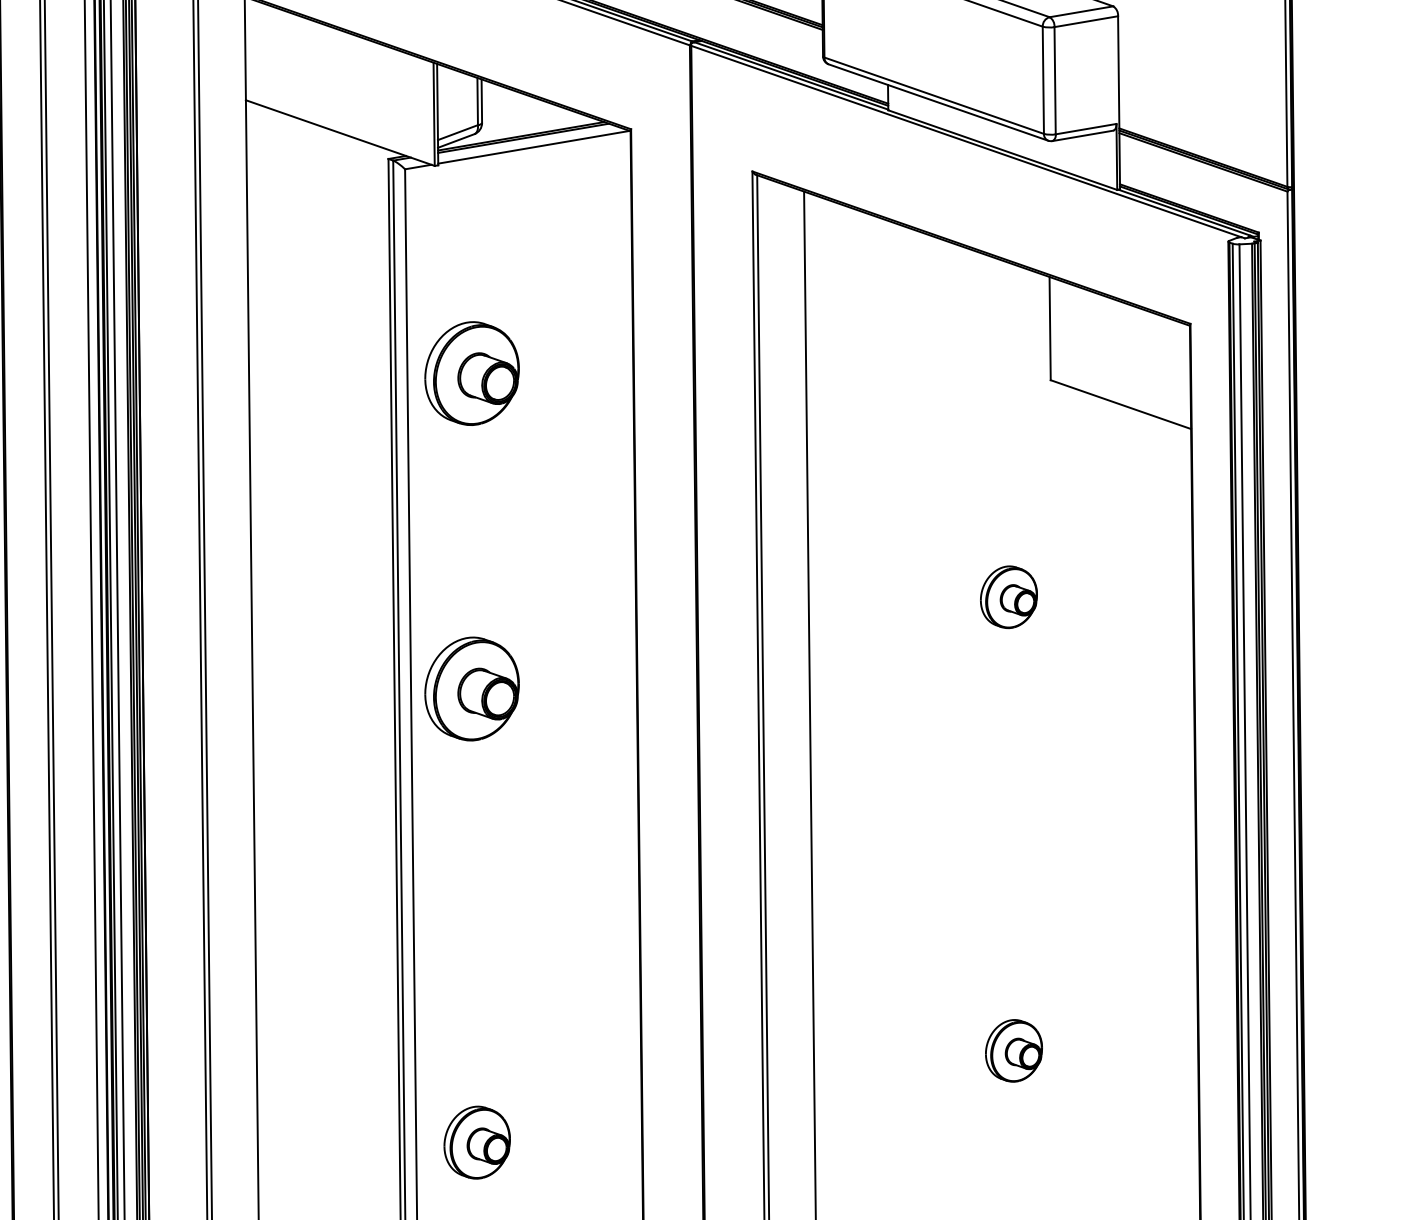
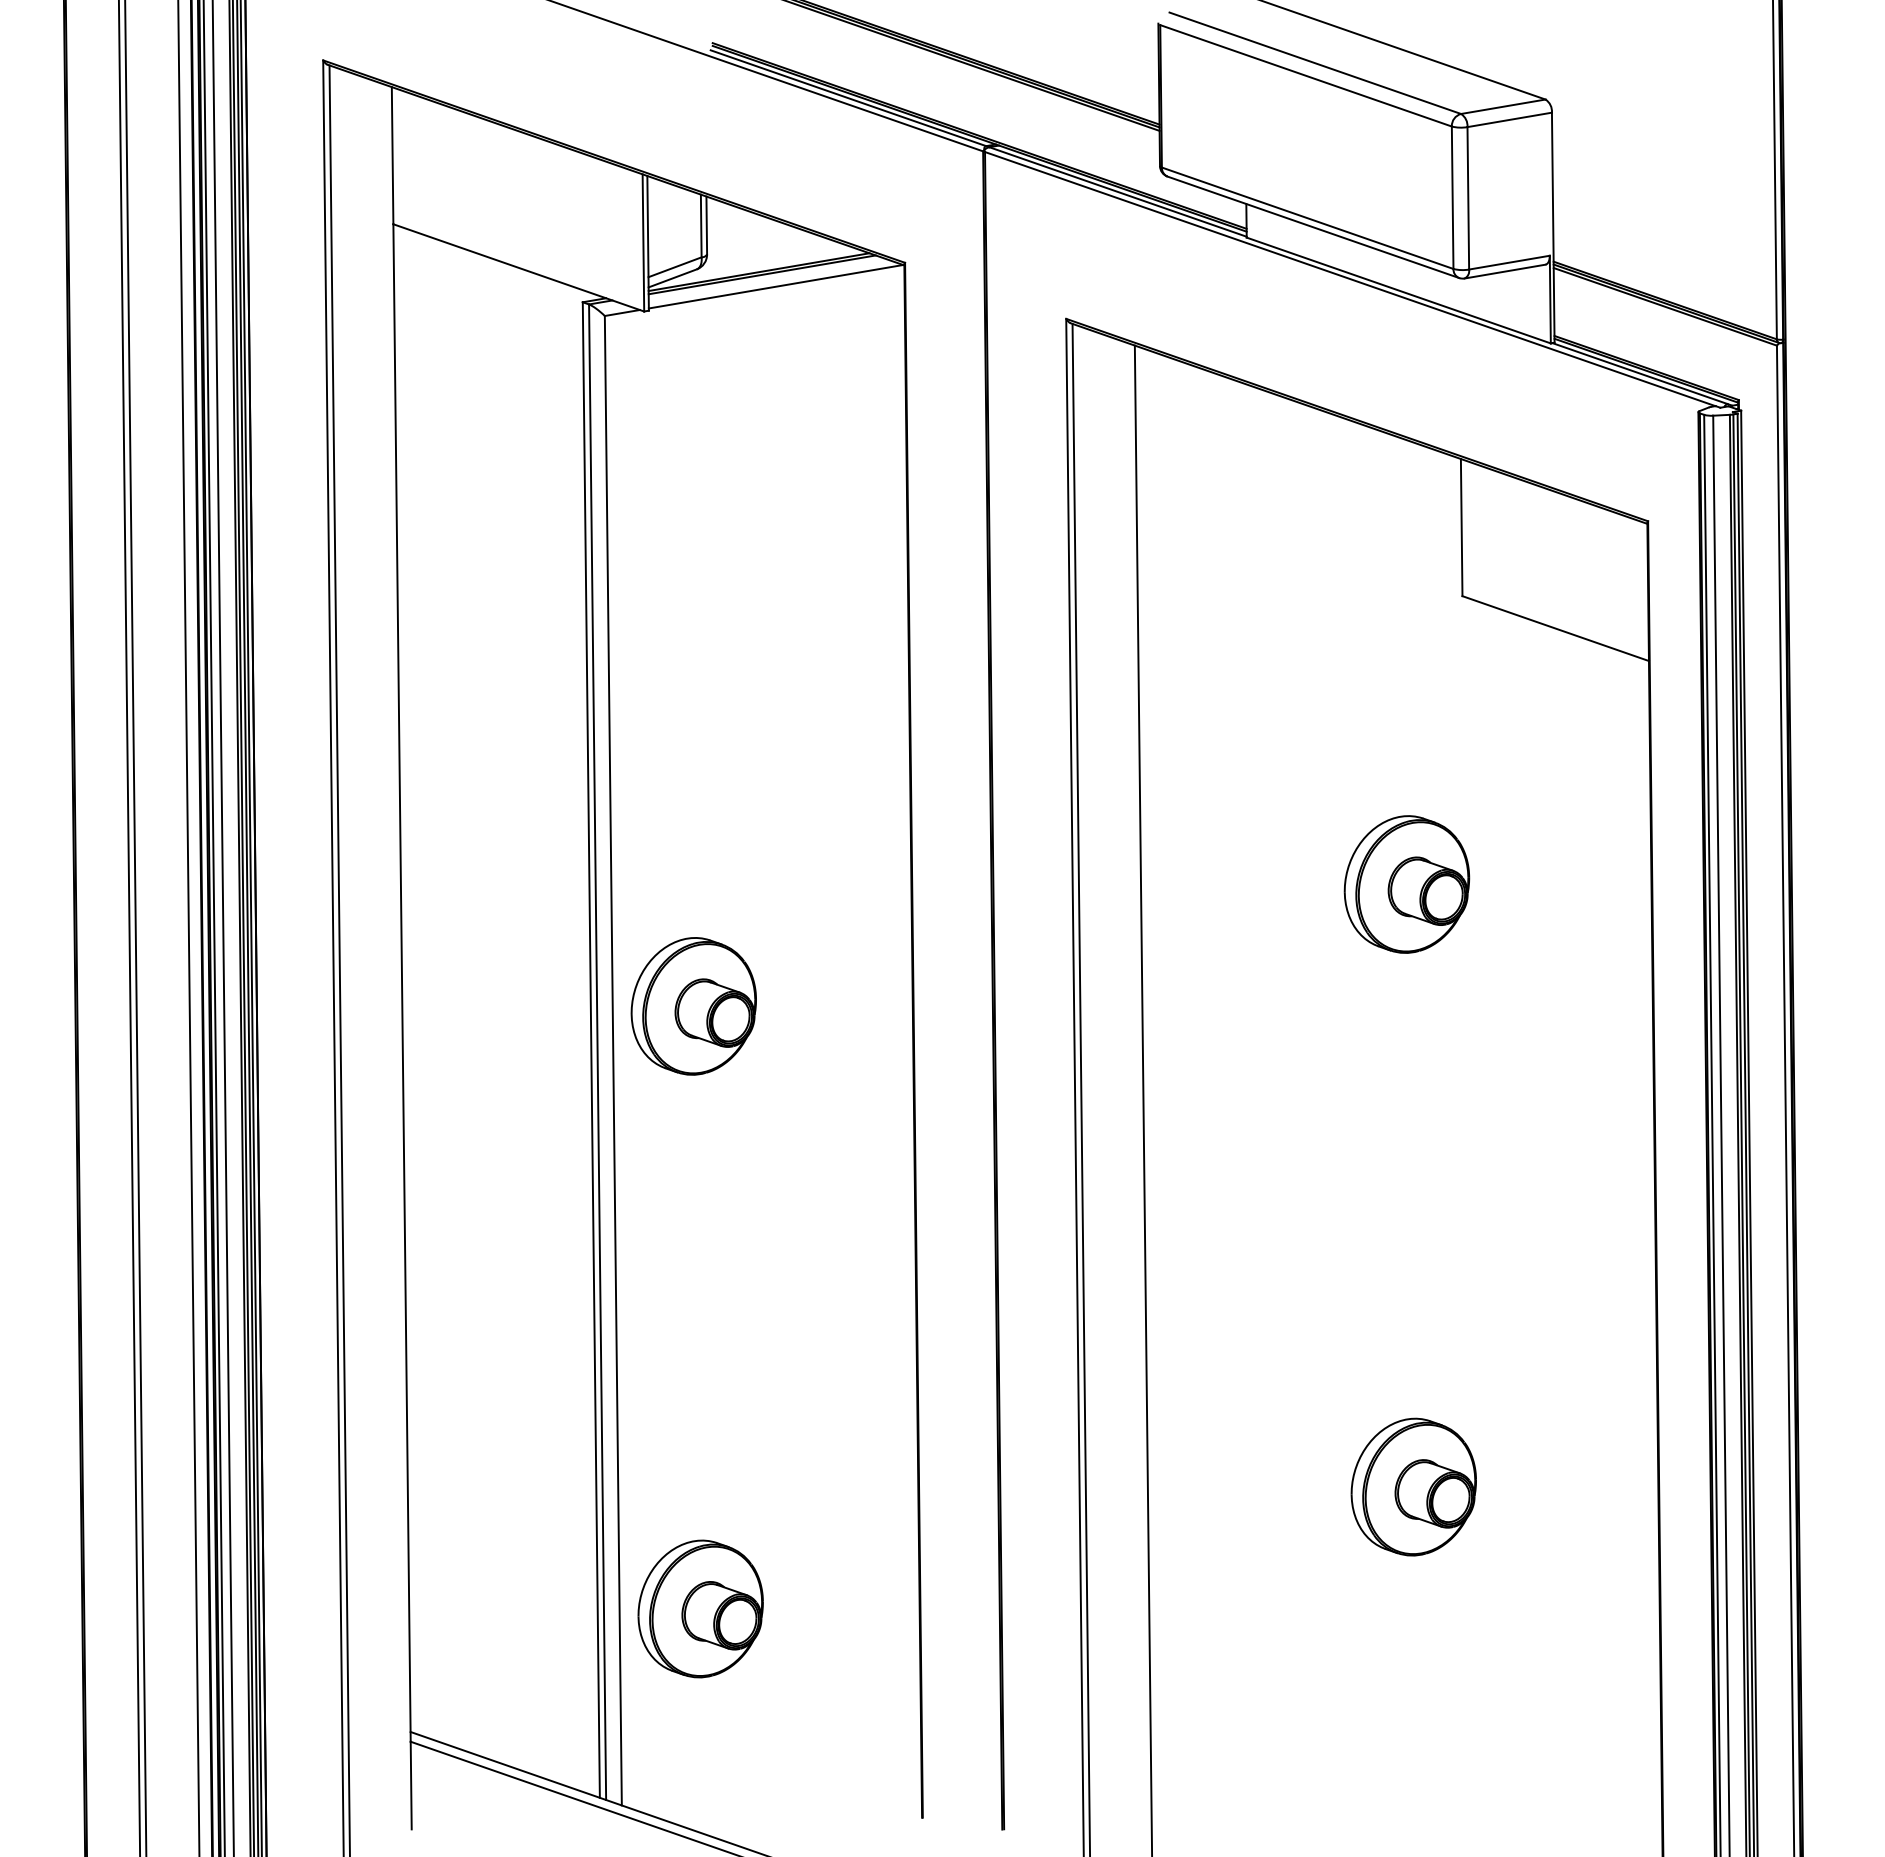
part: (471, 373) -> (693, 587), removed
part: (1008, 597) -> (1406, 884), size x1.67
part: (1013, 1050) -> (1413, 1486), size x1.67
part: (477, 1142) -> (700, 1608), size x1.43

